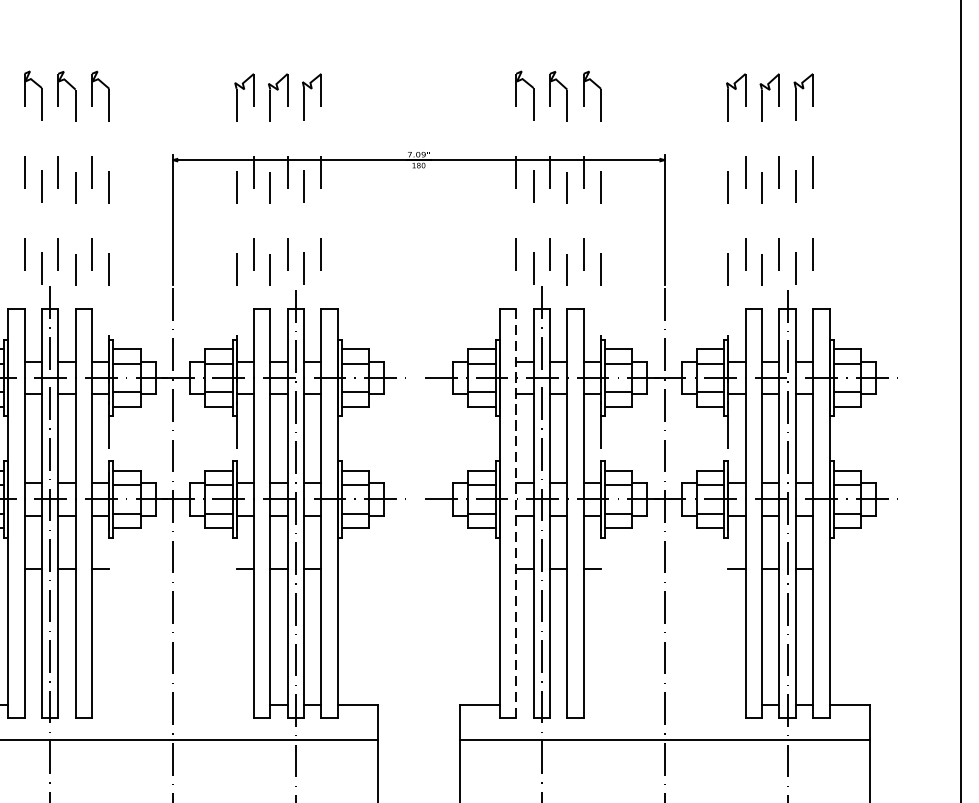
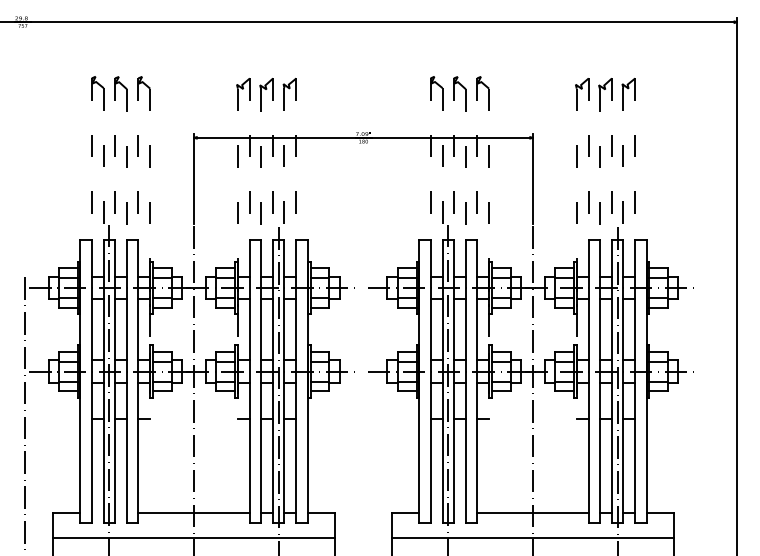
line: (516, 513) -> (430, 381), dashed -> solid
line: (172, 705) -> (193, 513), added
line: (664, 705) -> (532, 513), added

